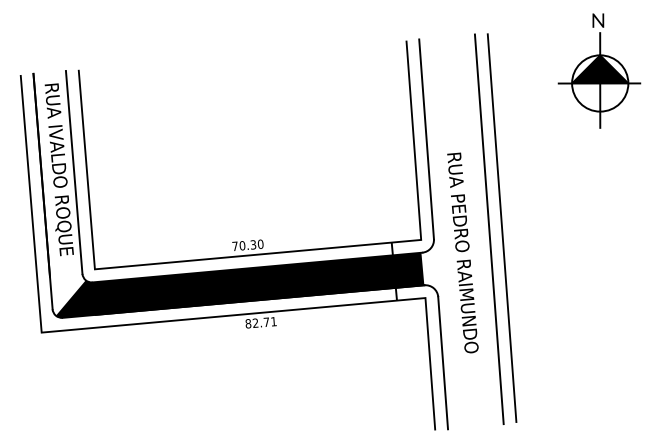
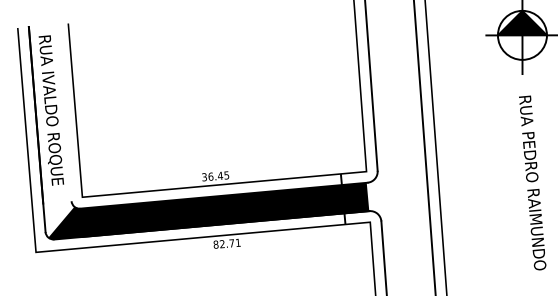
line: (73, 172) -> (63, 112), removed
text: (247, 245) -> (215, 176), 70.30 -> 36.45
text: (462, 252) -> (532, 182), moved

